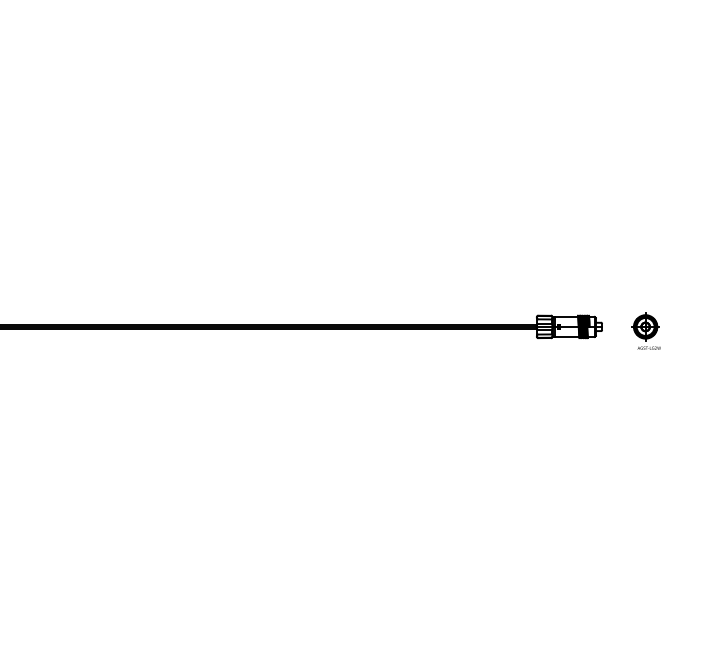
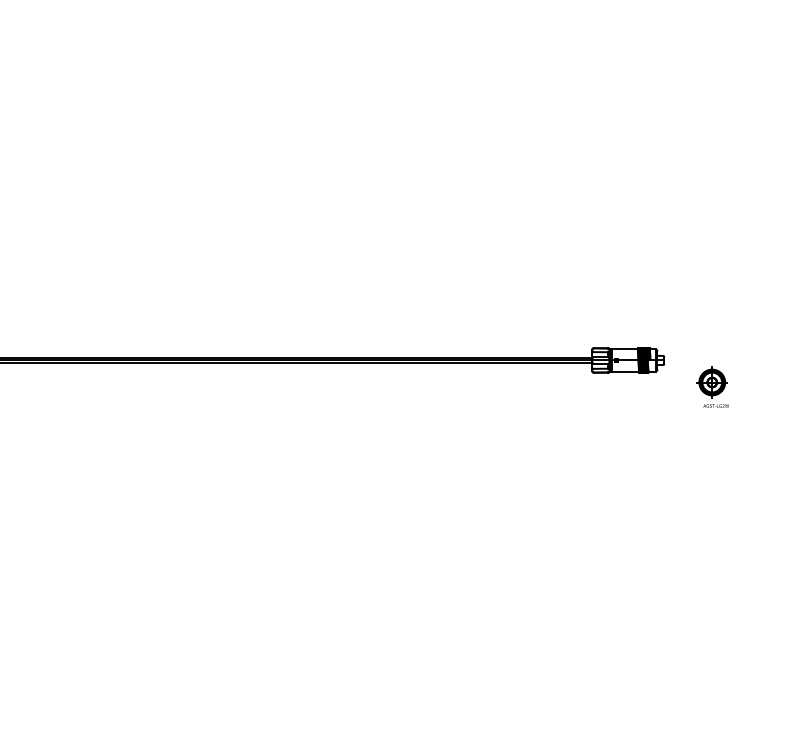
part: (645, 330) -> (712, 386), moved

